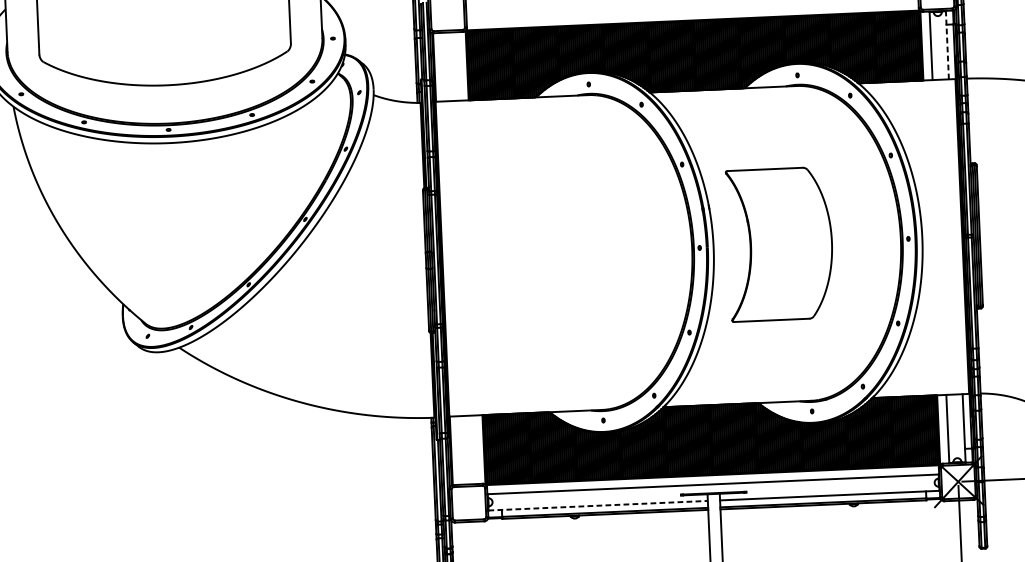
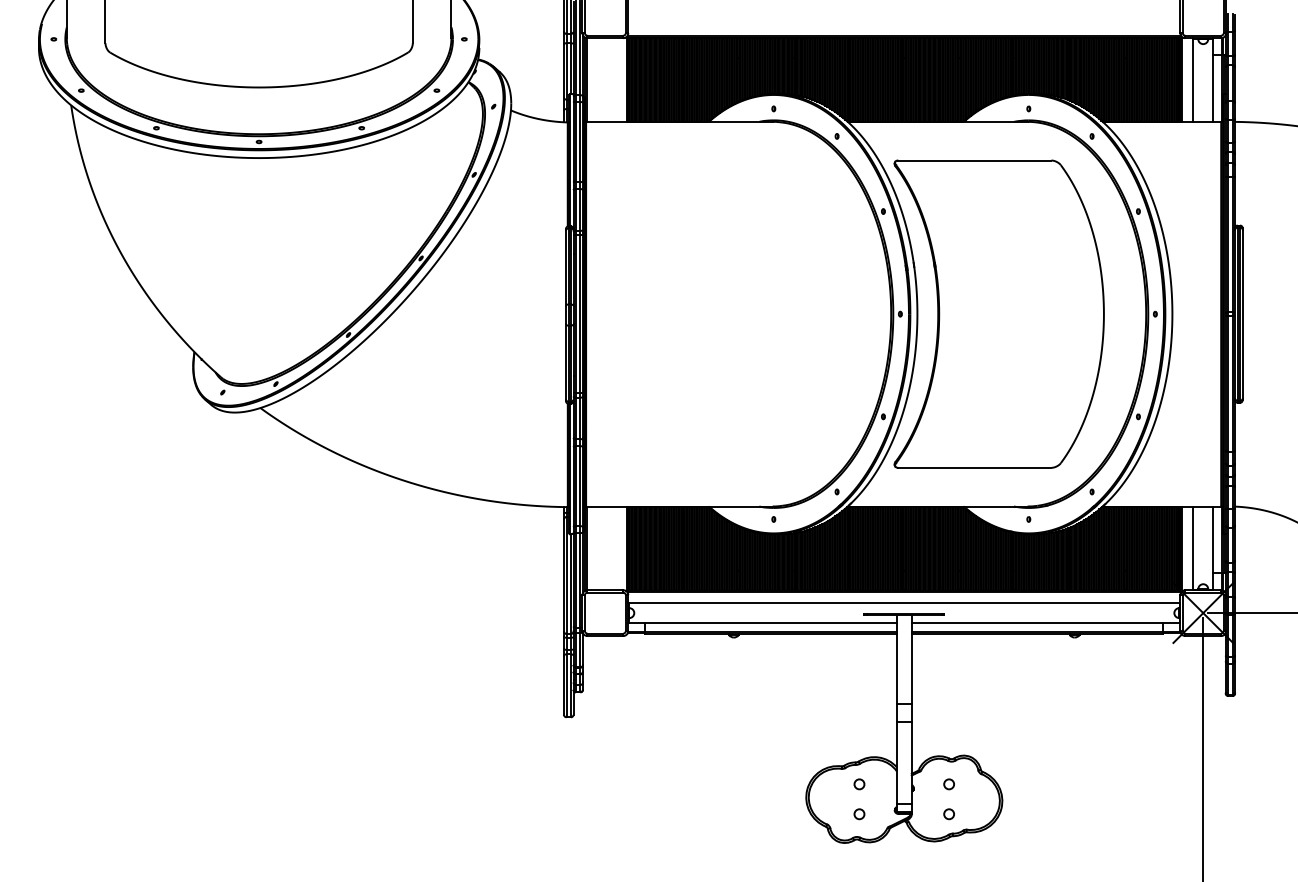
line: (947, 45) -> (1213, 80), dashed -> solid
part: (779, 243) -> (998, 313), size x1.67
line: (598, 506) -> (763, 623), dashed -> solid

